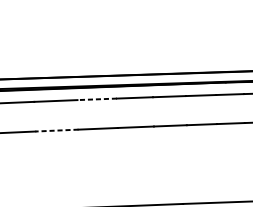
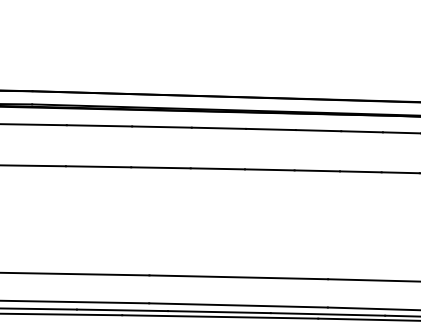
line: (96, 99) -> (218, 128), dashed -> solid
line: (56, 130) -> (160, 167), dashed -> solid

